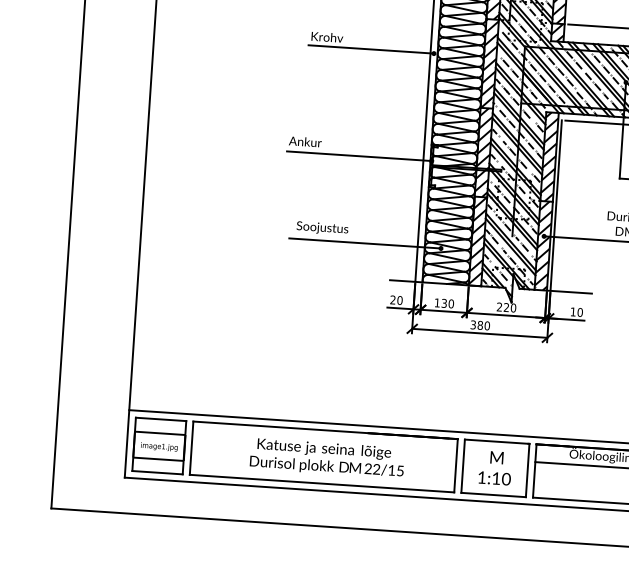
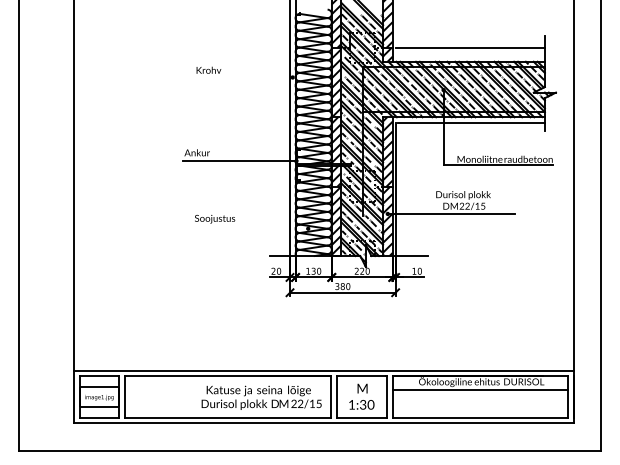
line: (371, 49) -> (243, 77), removed
line: (364, 243) -> (248, 228), removed
text: (327, 457) -> (261, 397), moved
text: (496, 478) -> (363, 404), 1:10 -> 1:30

